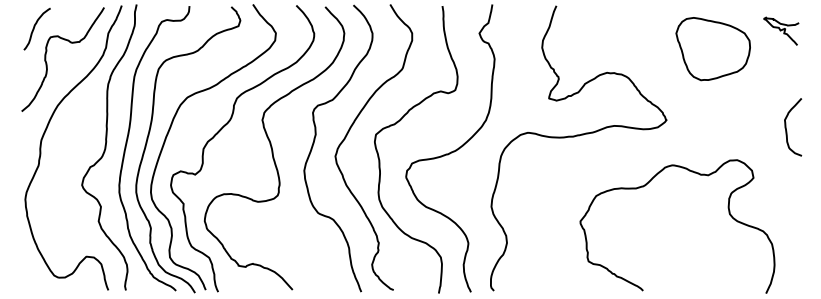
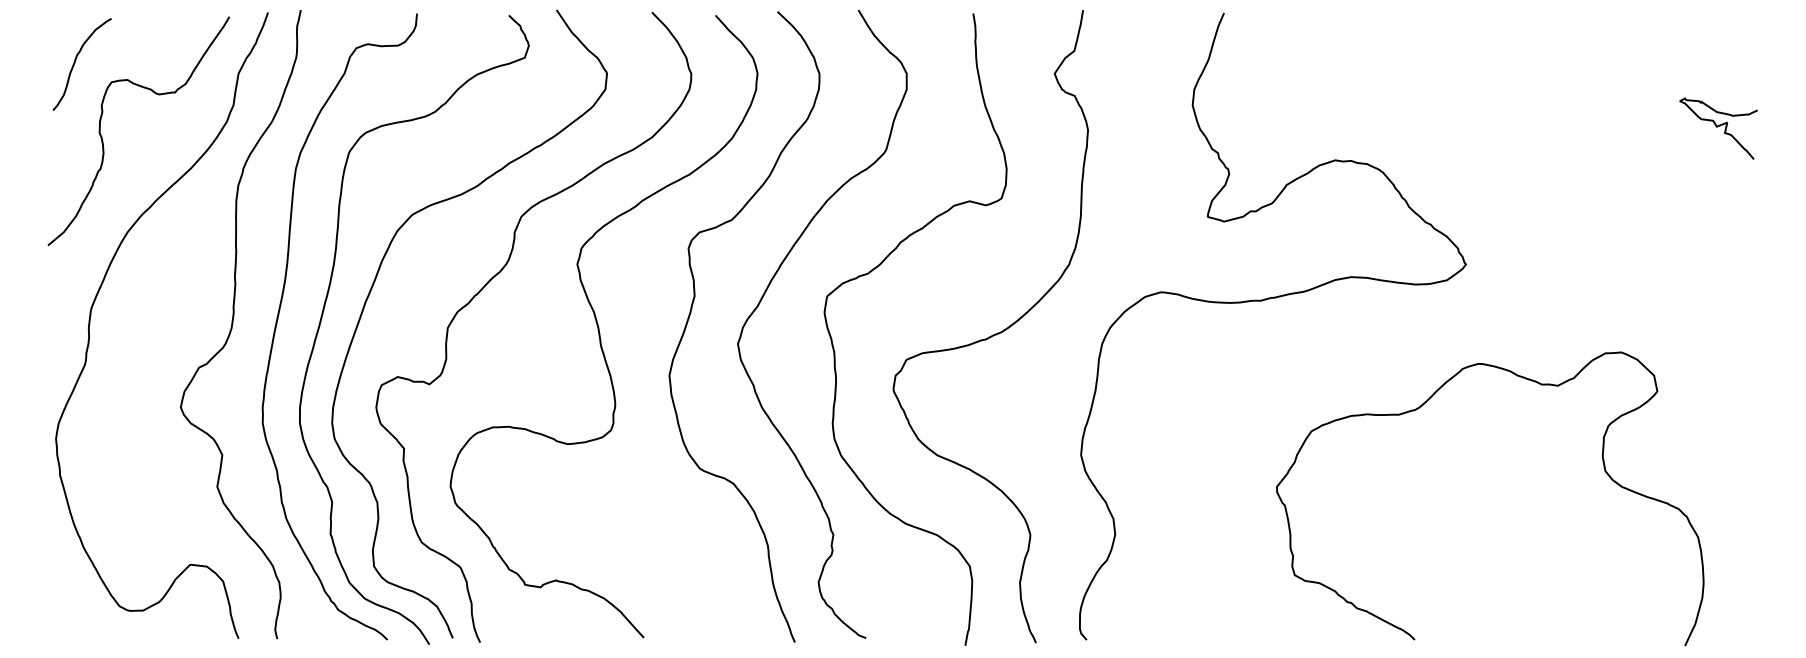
curve: (781, 30) -> (1718, 126), moved
part: (712, 49) -> (1567, 109), removed
curve: (786, 127) -> (1729, 280), removed

